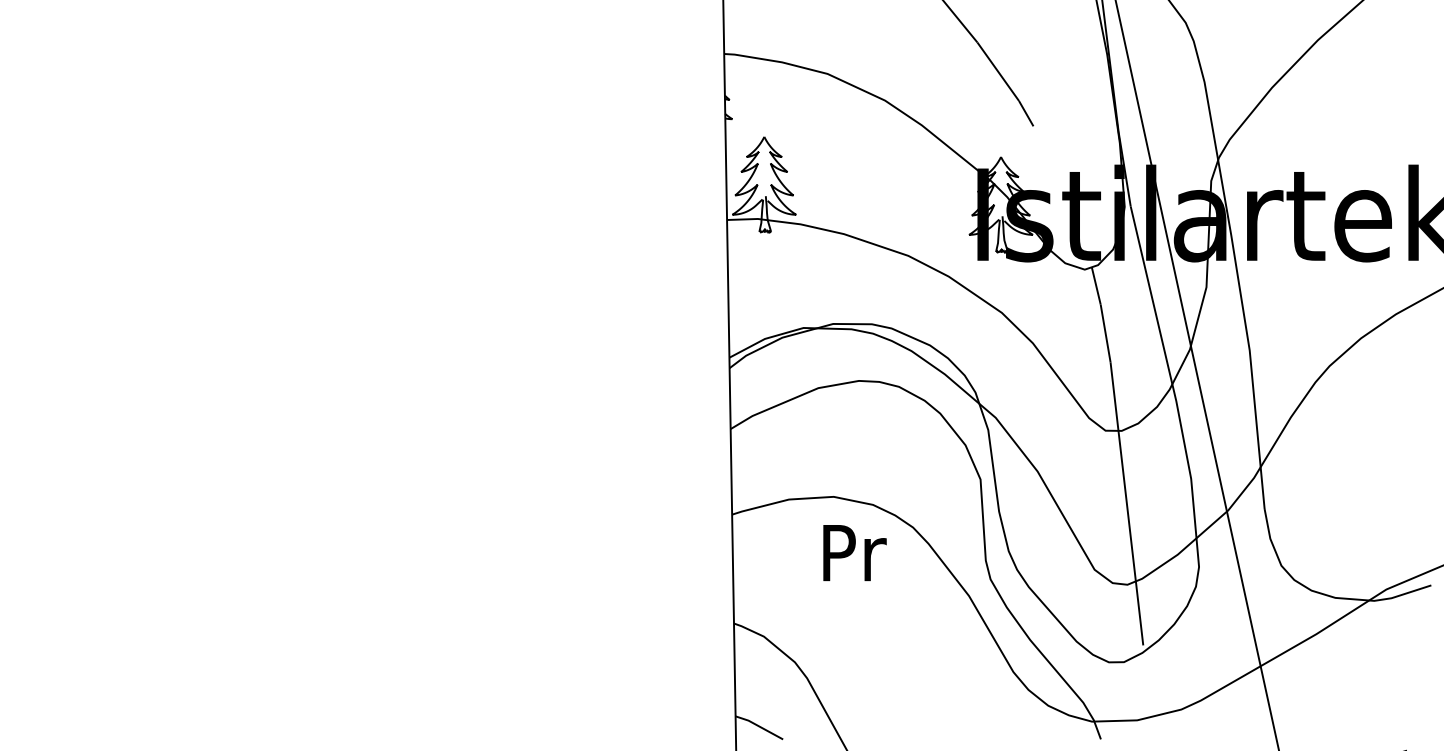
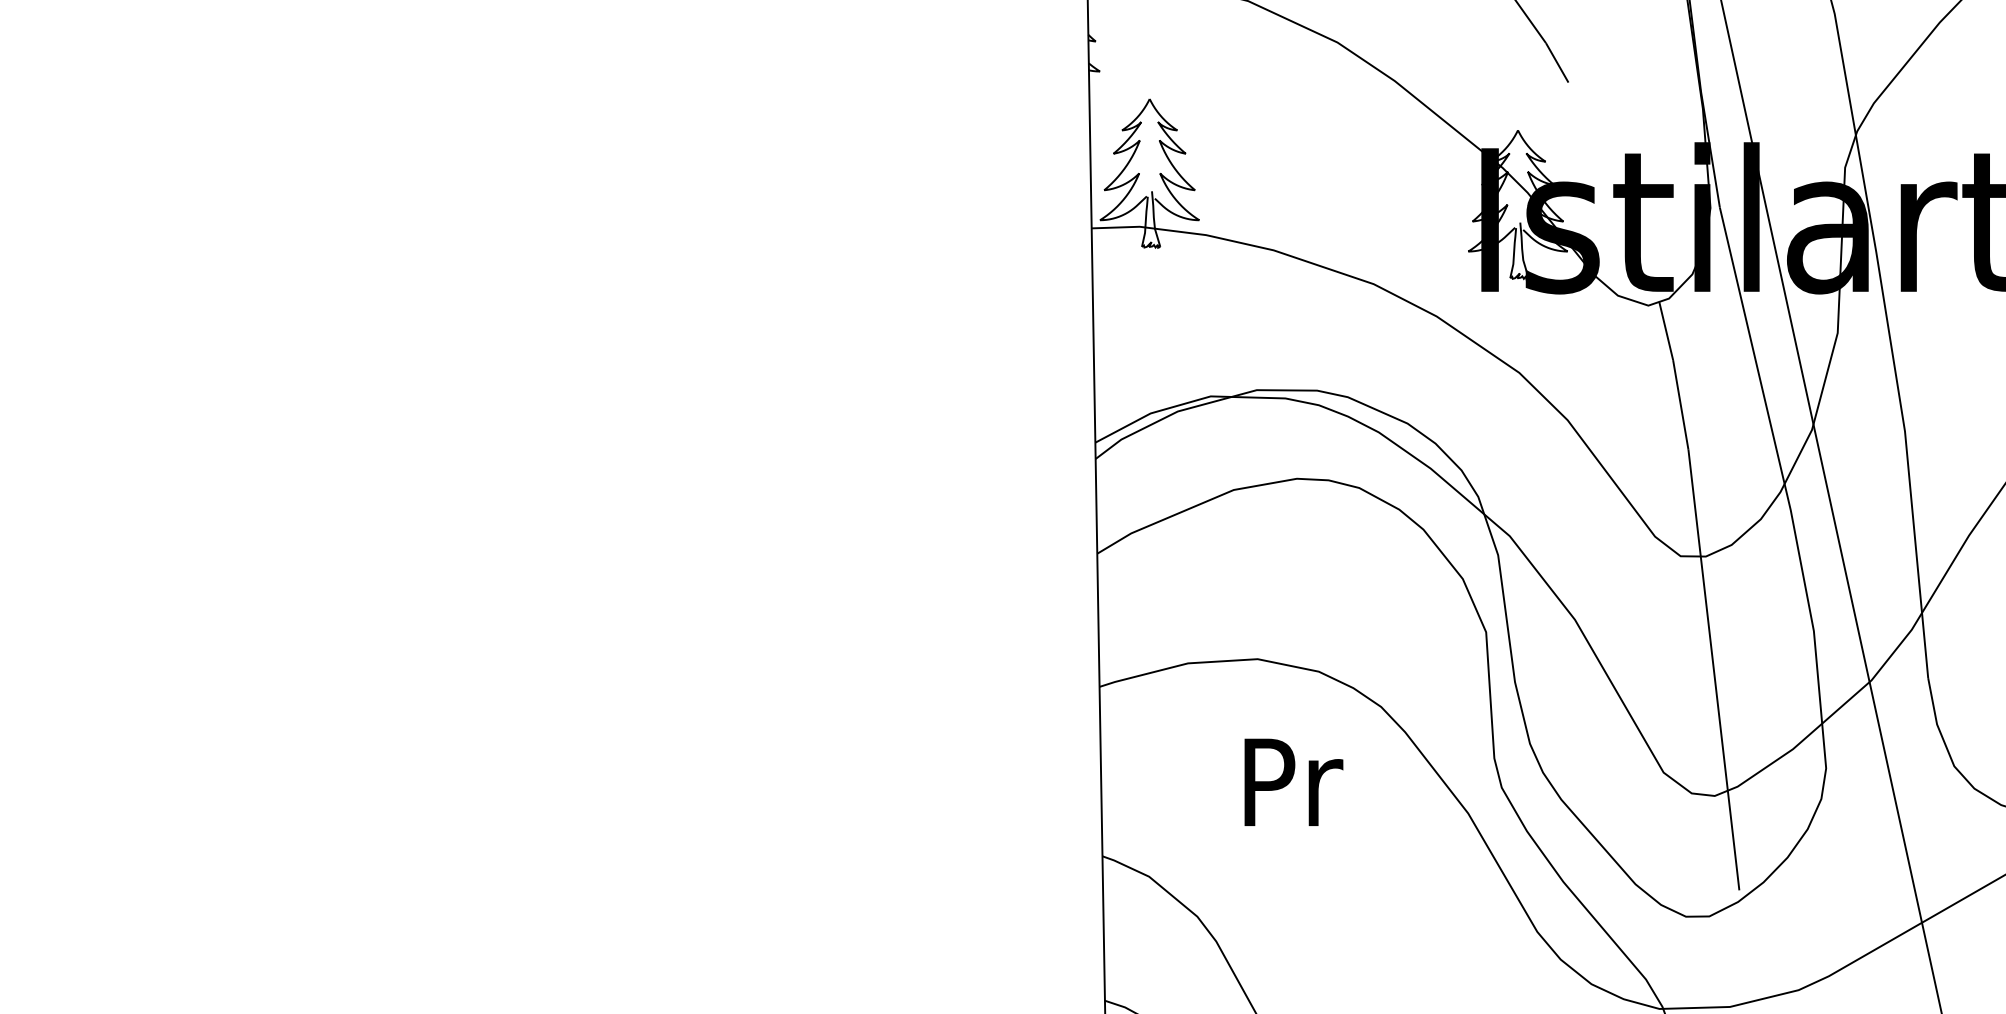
text: (854, 553) -> (1293, 783), moved

